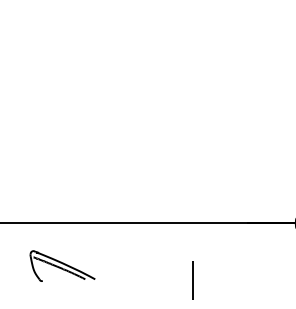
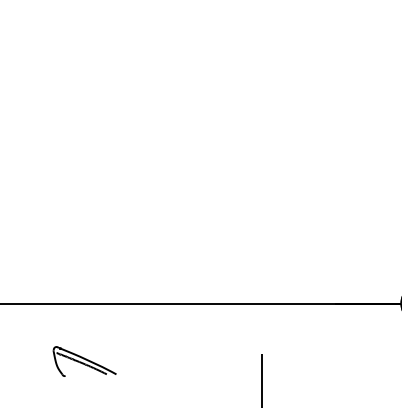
part: (61, 265) -> (83, 360), size x0.71

